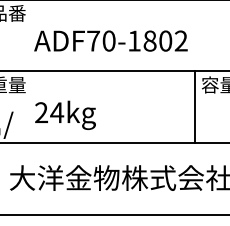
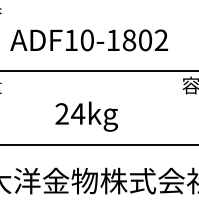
text: (93, 40) -> (71, 39), ADF70-1802 -> ADF10-1802
line: (194, 106) -> (175, 107), removed
text: (65, 114) -> (86, 115), moved

